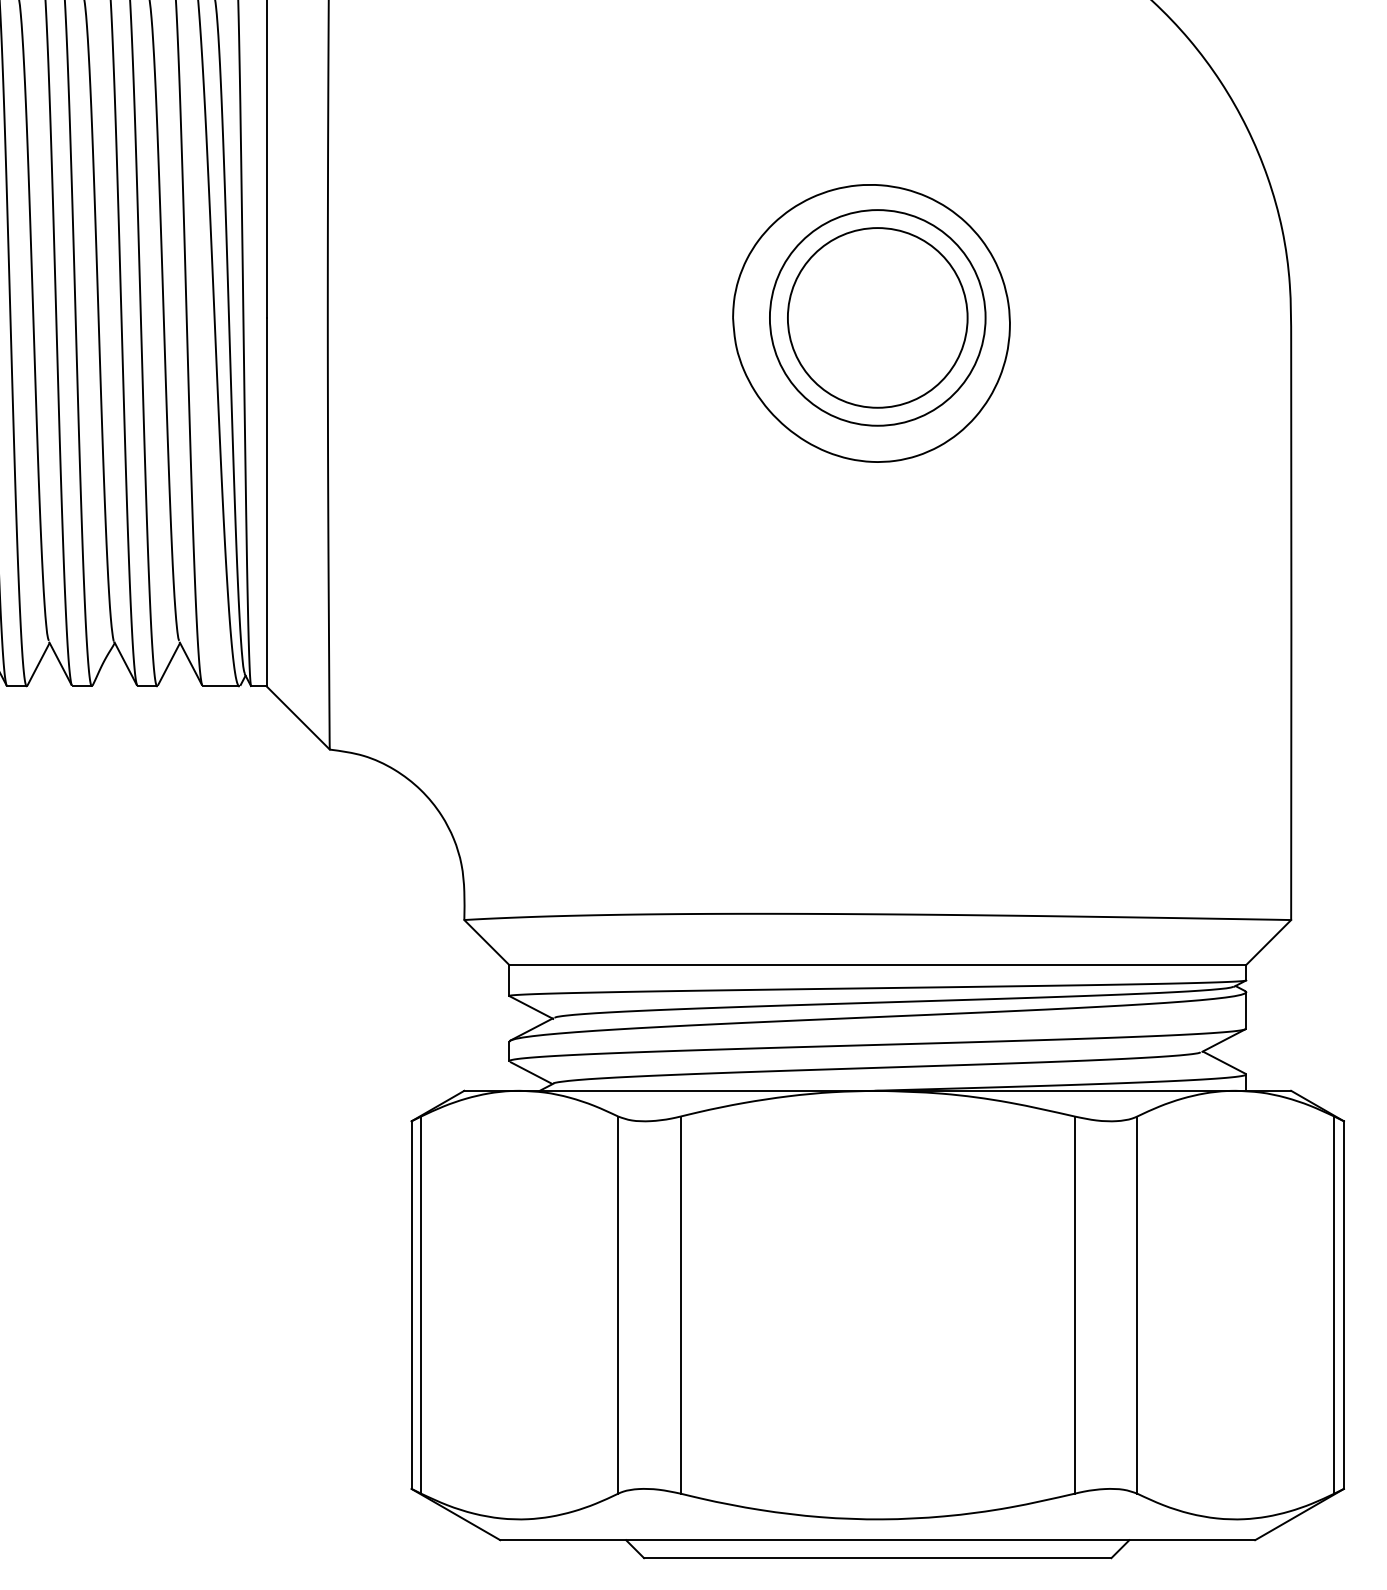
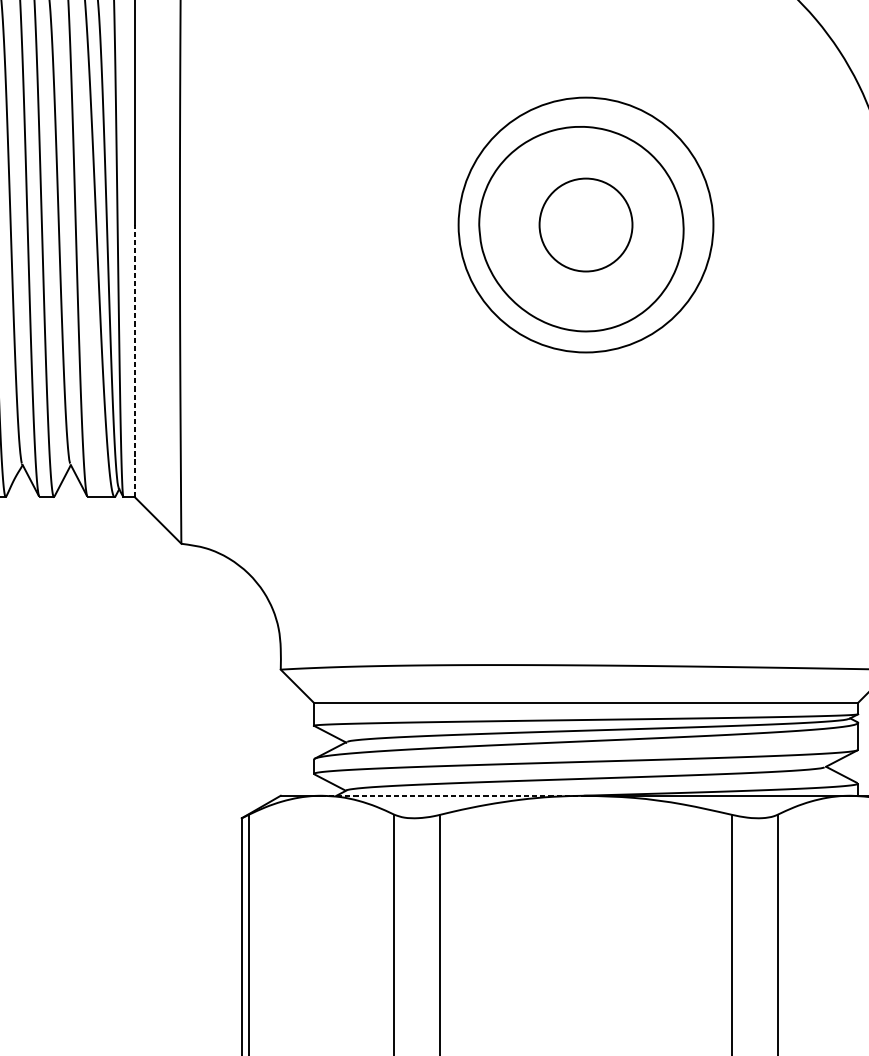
circle: (877, 317) -> (585, 224), size x0.7
circle: (877, 317) -> (585, 224), size x1.6
line: (266, 501) -> (134, 360), solid -> dashed
line: (698, 1090) -> (453, 795), solid -> dashed

